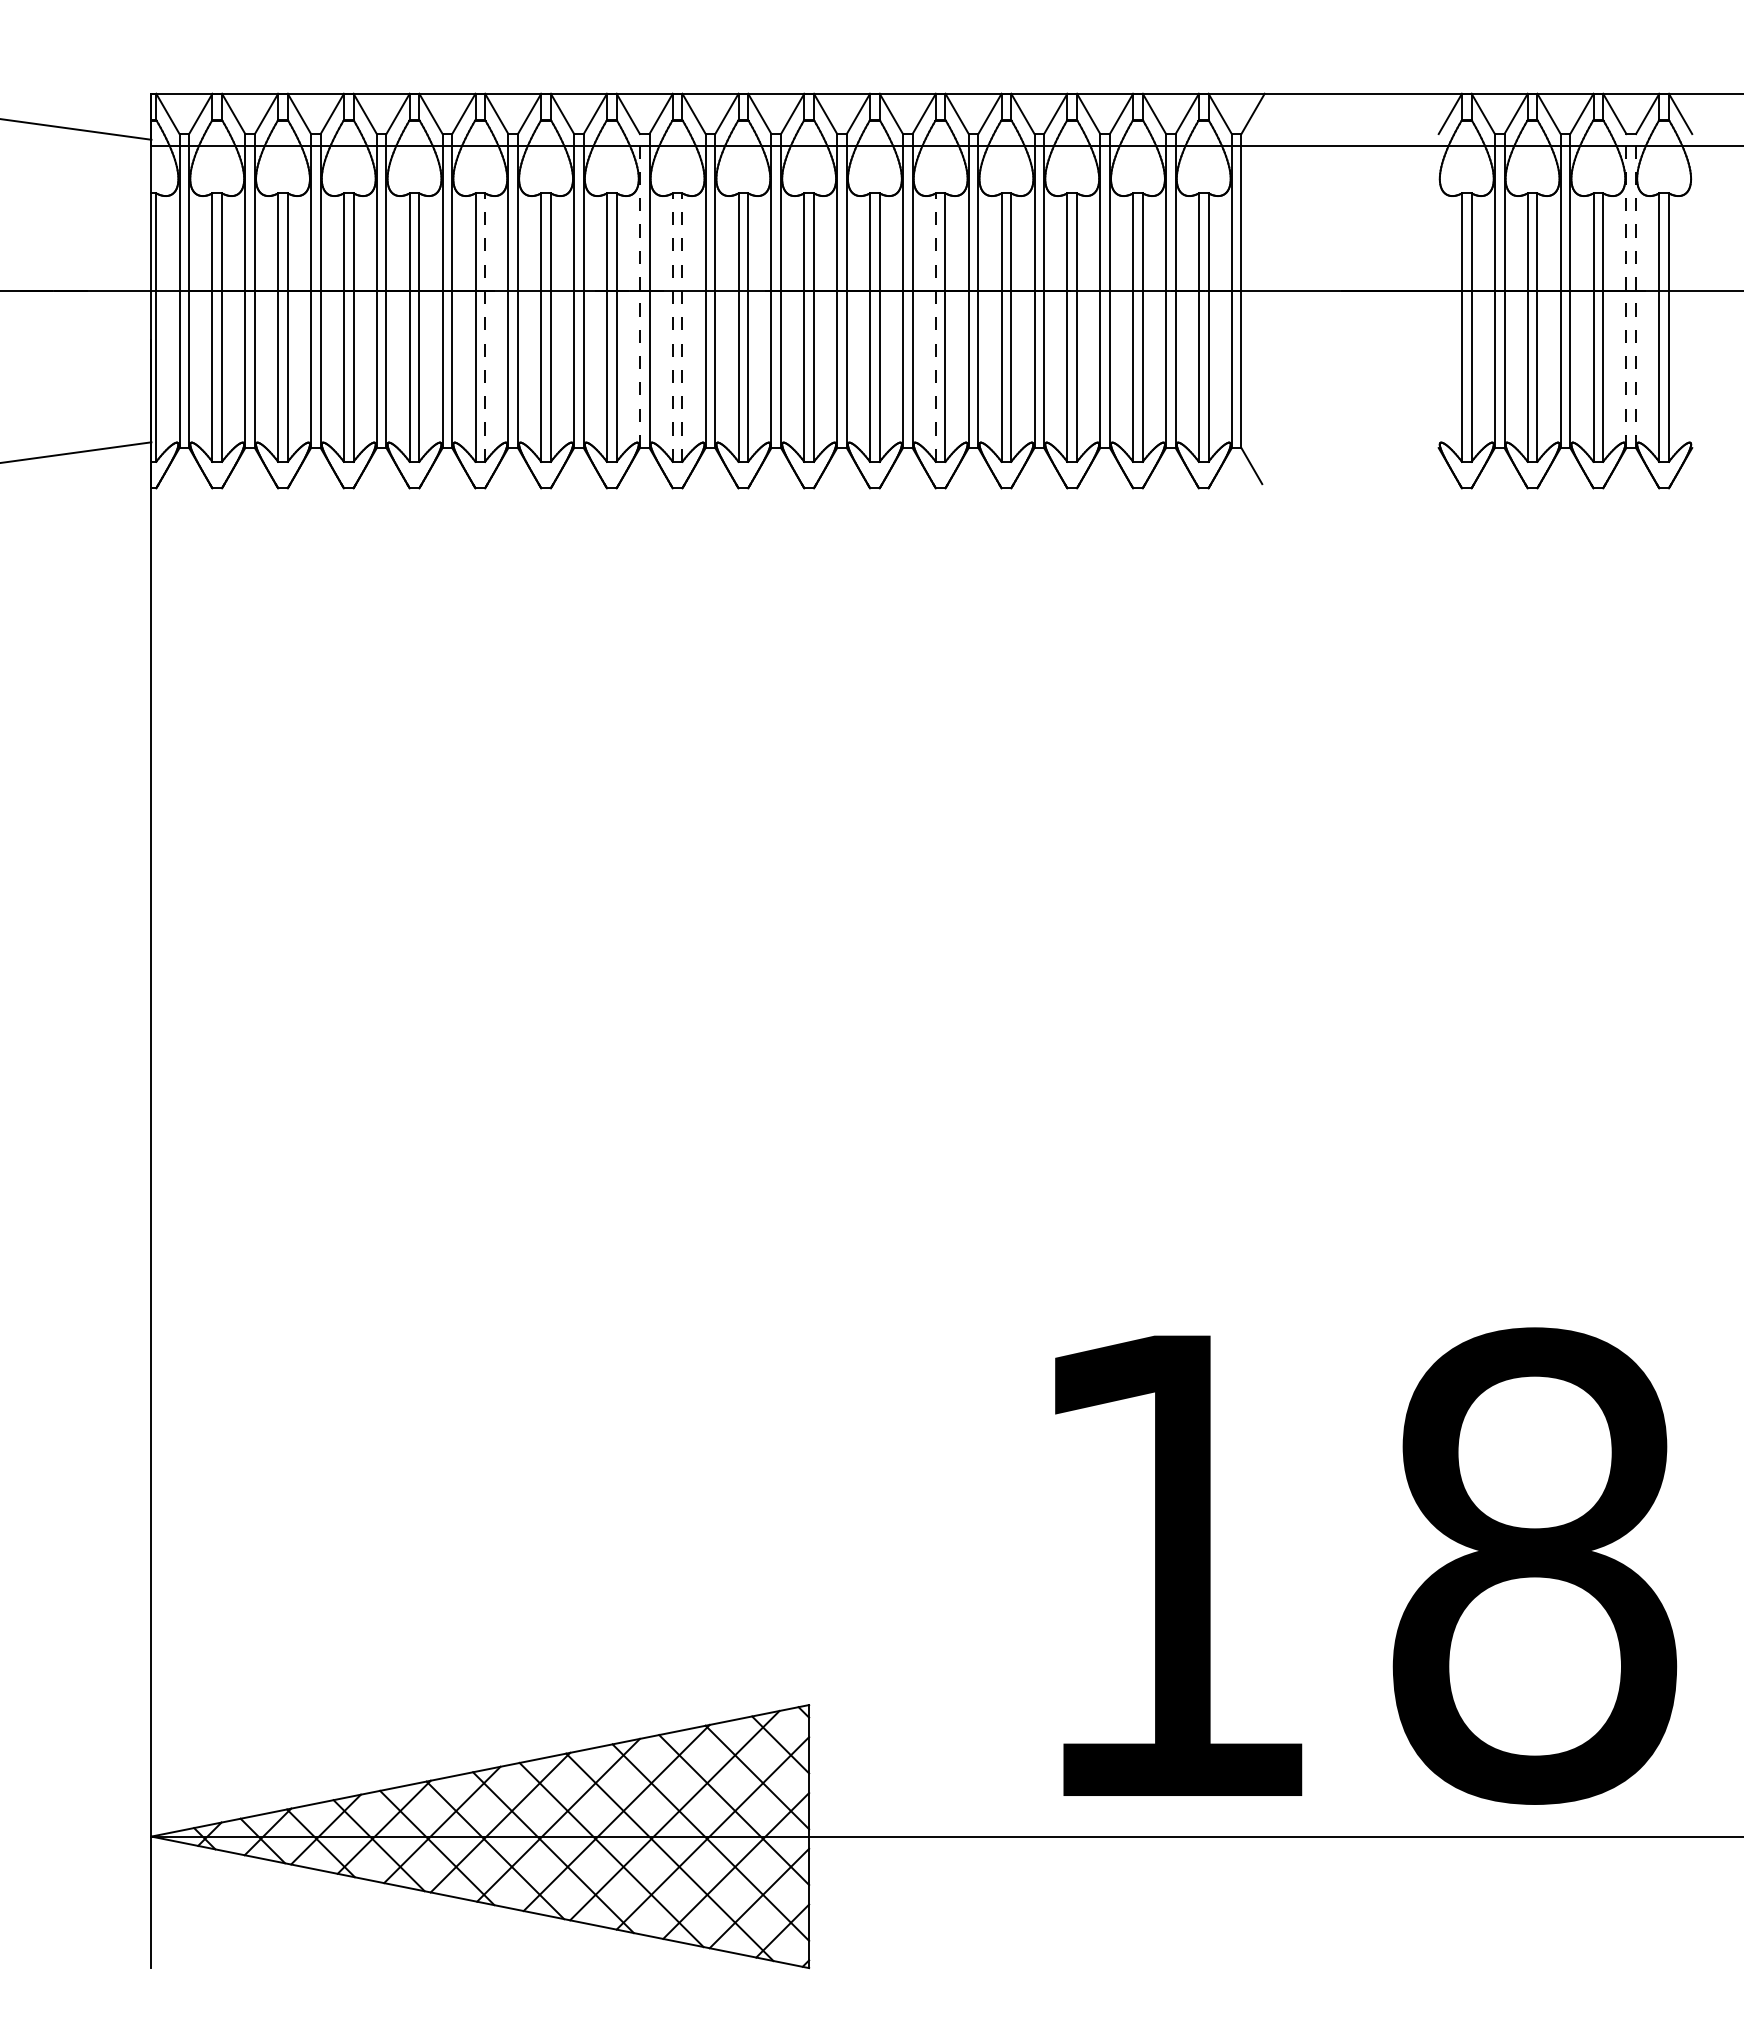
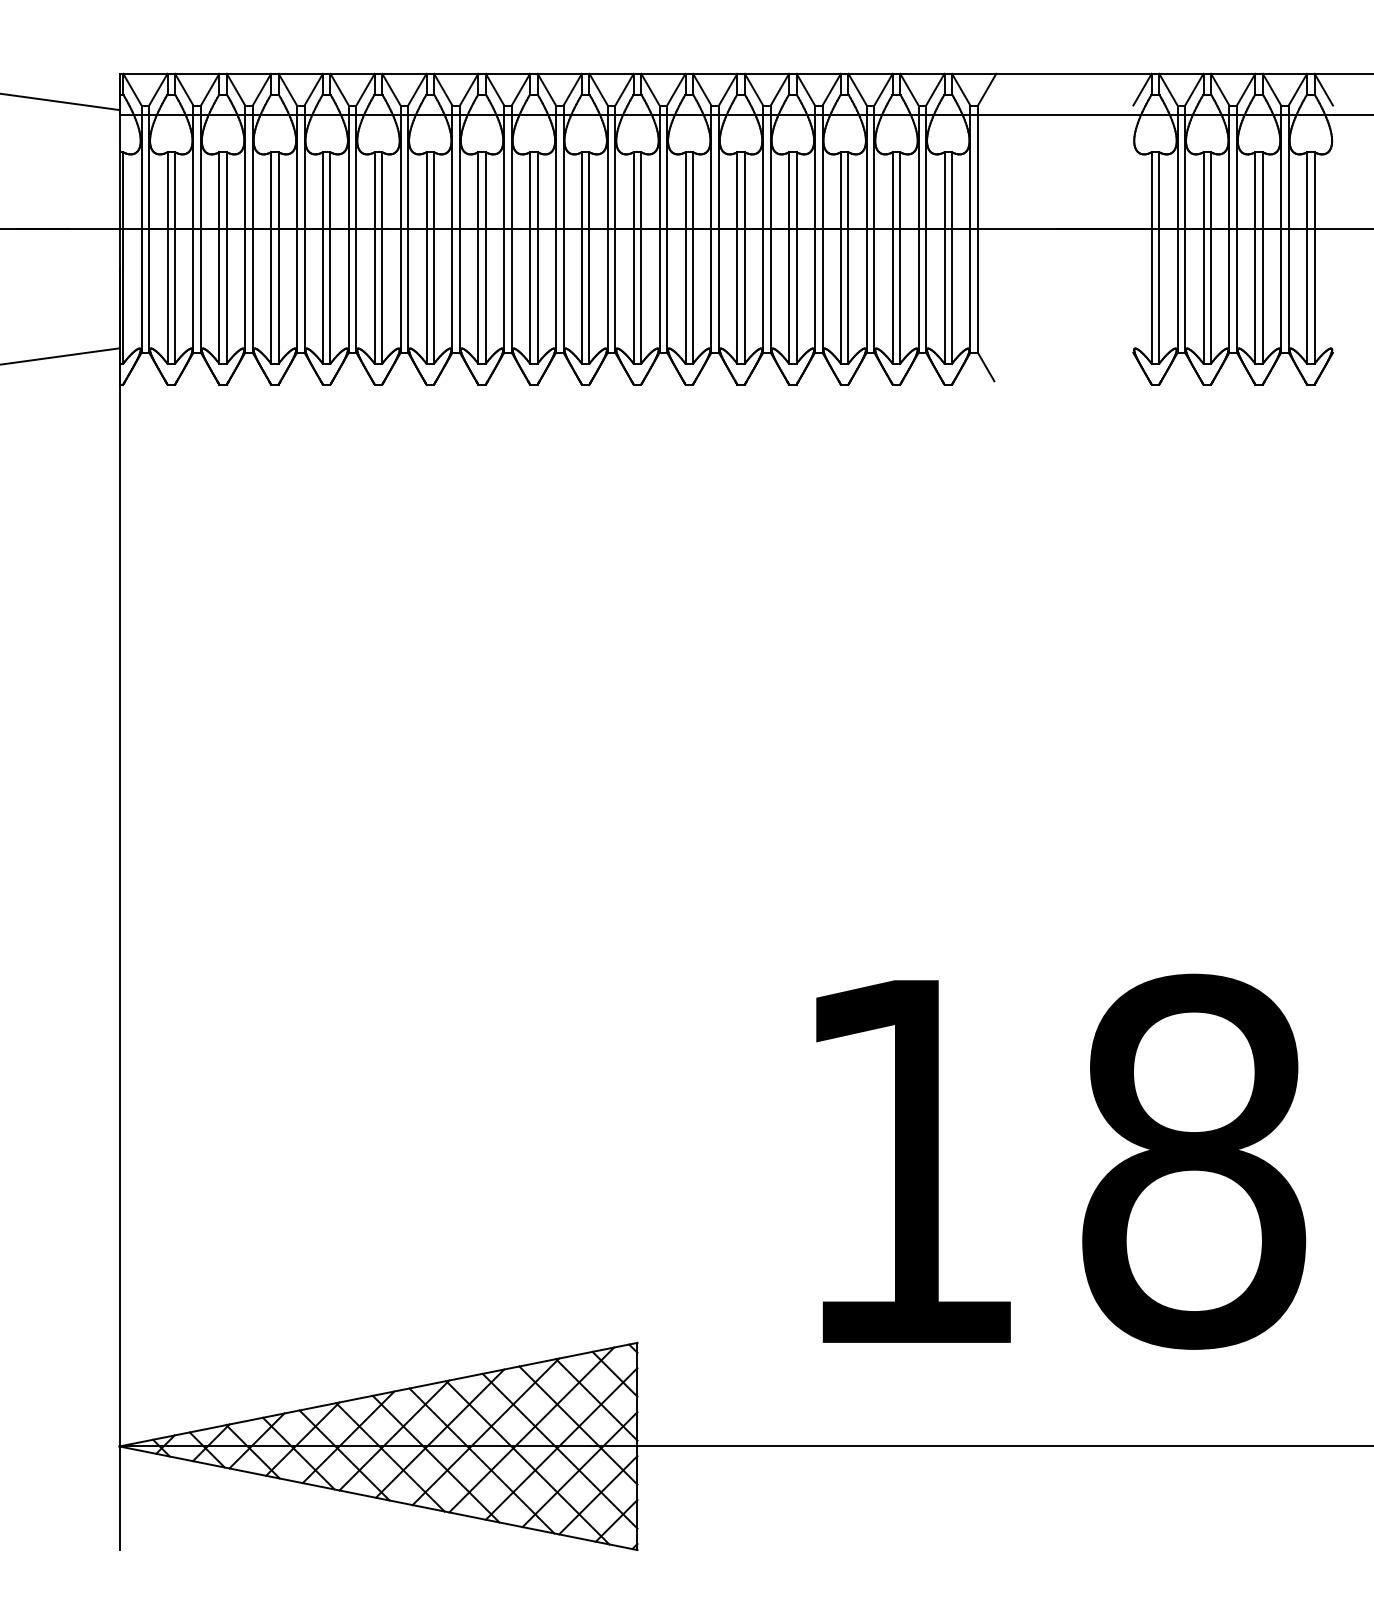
line: (639, 291) -> (503, 229), dashed -> solid
line: (1626, 291) -> (1281, 229), dashed -> solid
line: (1636, 291) -> (1289, 229), dashed -> solid
line: (485, 327) -> (382, 257), dashed -> solid
line: (672, 327) -> (529, 257), dashed -> solid
line: (682, 327) -> (537, 257), dashed -> solid
line: (935, 327) -> (737, 257), dashed -> solid
text: (1366, 1565) -> (1061, 1161), moved

